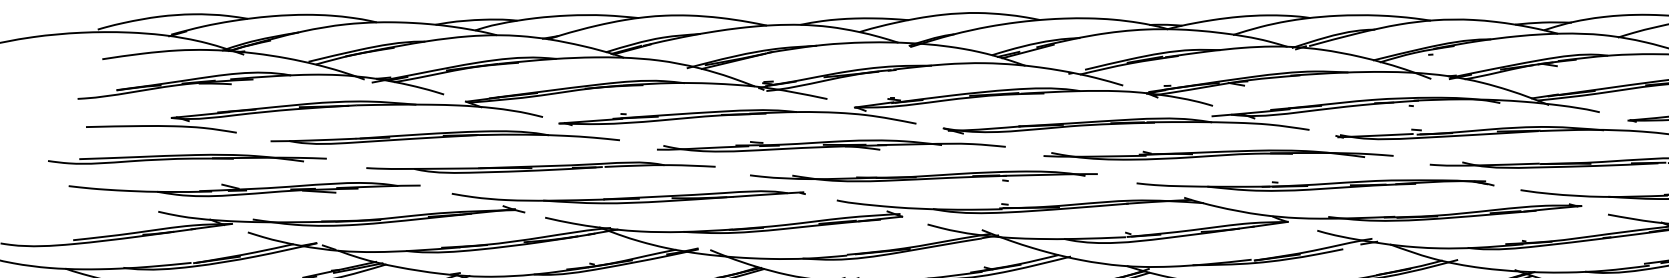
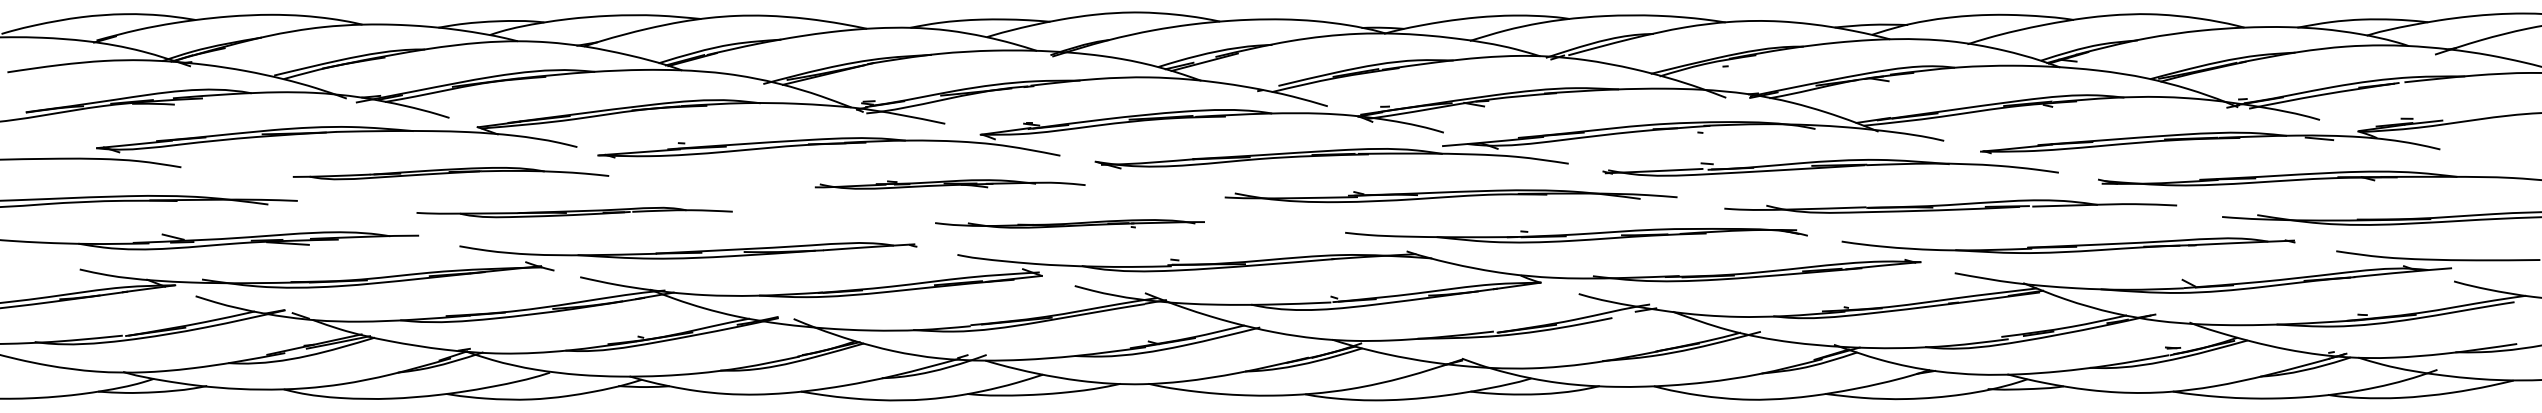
part: (444, 137) -> (450, 173), size x0.7
part: (830, 146) -> (949, 184), size x0.6
part: (540, 167) -> (574, 212), size x0.7
part: (923, 176) -> (1069, 223), size x0.6

